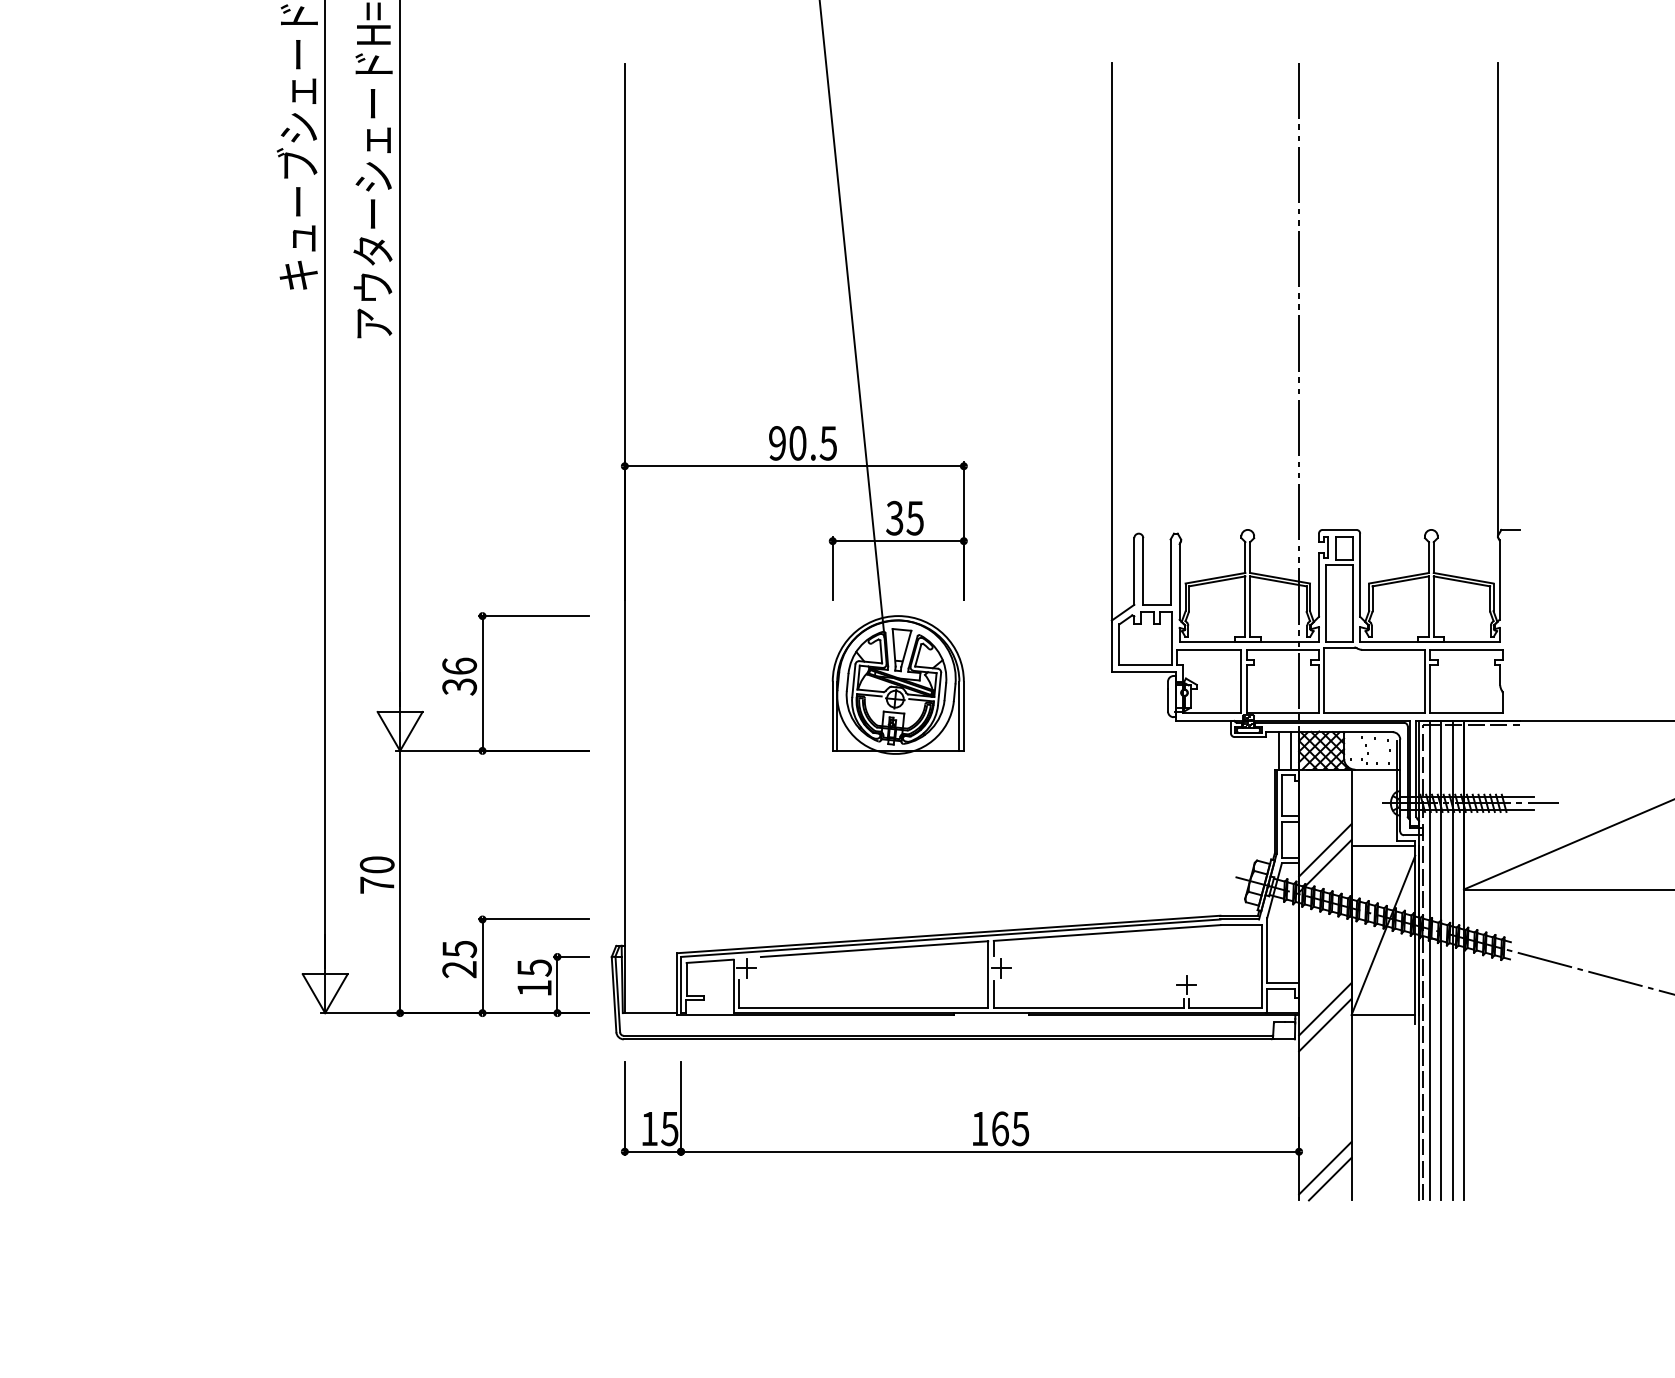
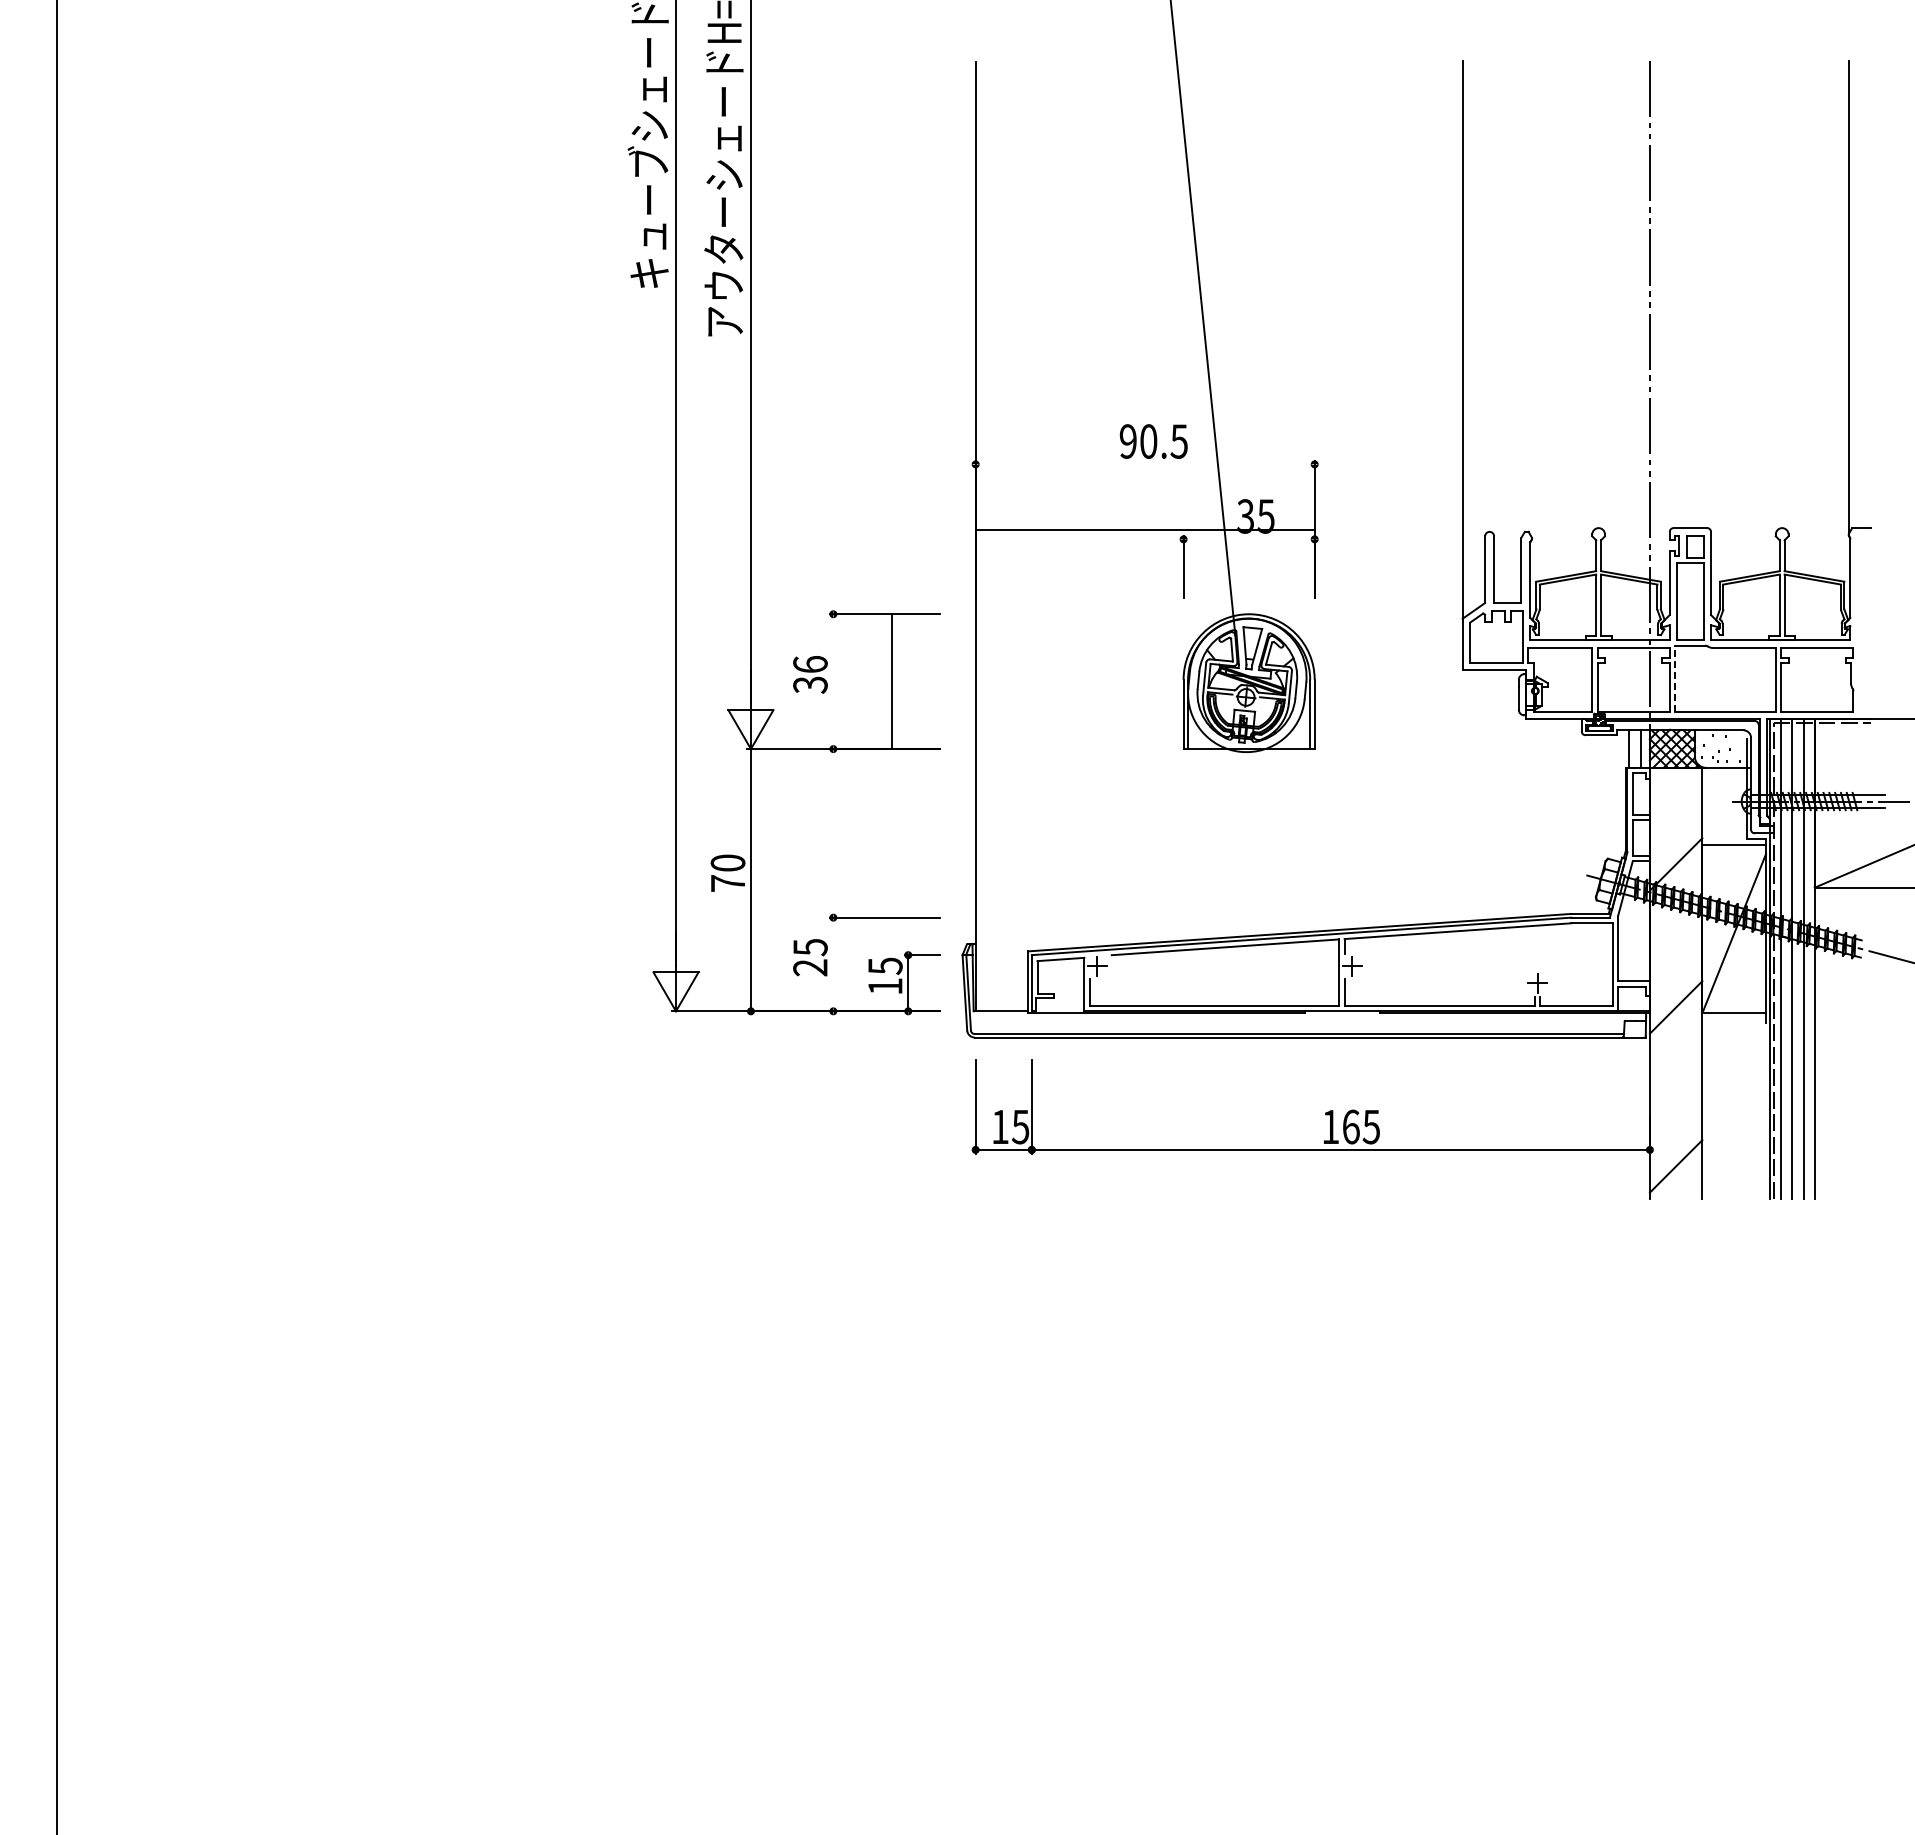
line: (793, 466) -> (1144, 530), moved
line: (897, 541) -> (1248, 539), removed
line: (1324, 680) -> (1675, 678), solid -> dashed
line: (482, 683) -> (892, 681), moved
line: (1324, 850) -> (1675, 848), removed
line: (482, 966) -> (833, 964), removed
line: (1324, 1025) -> (1675, 1023), removed
line: (1329, 1179) -> (1680, 1177), removed

